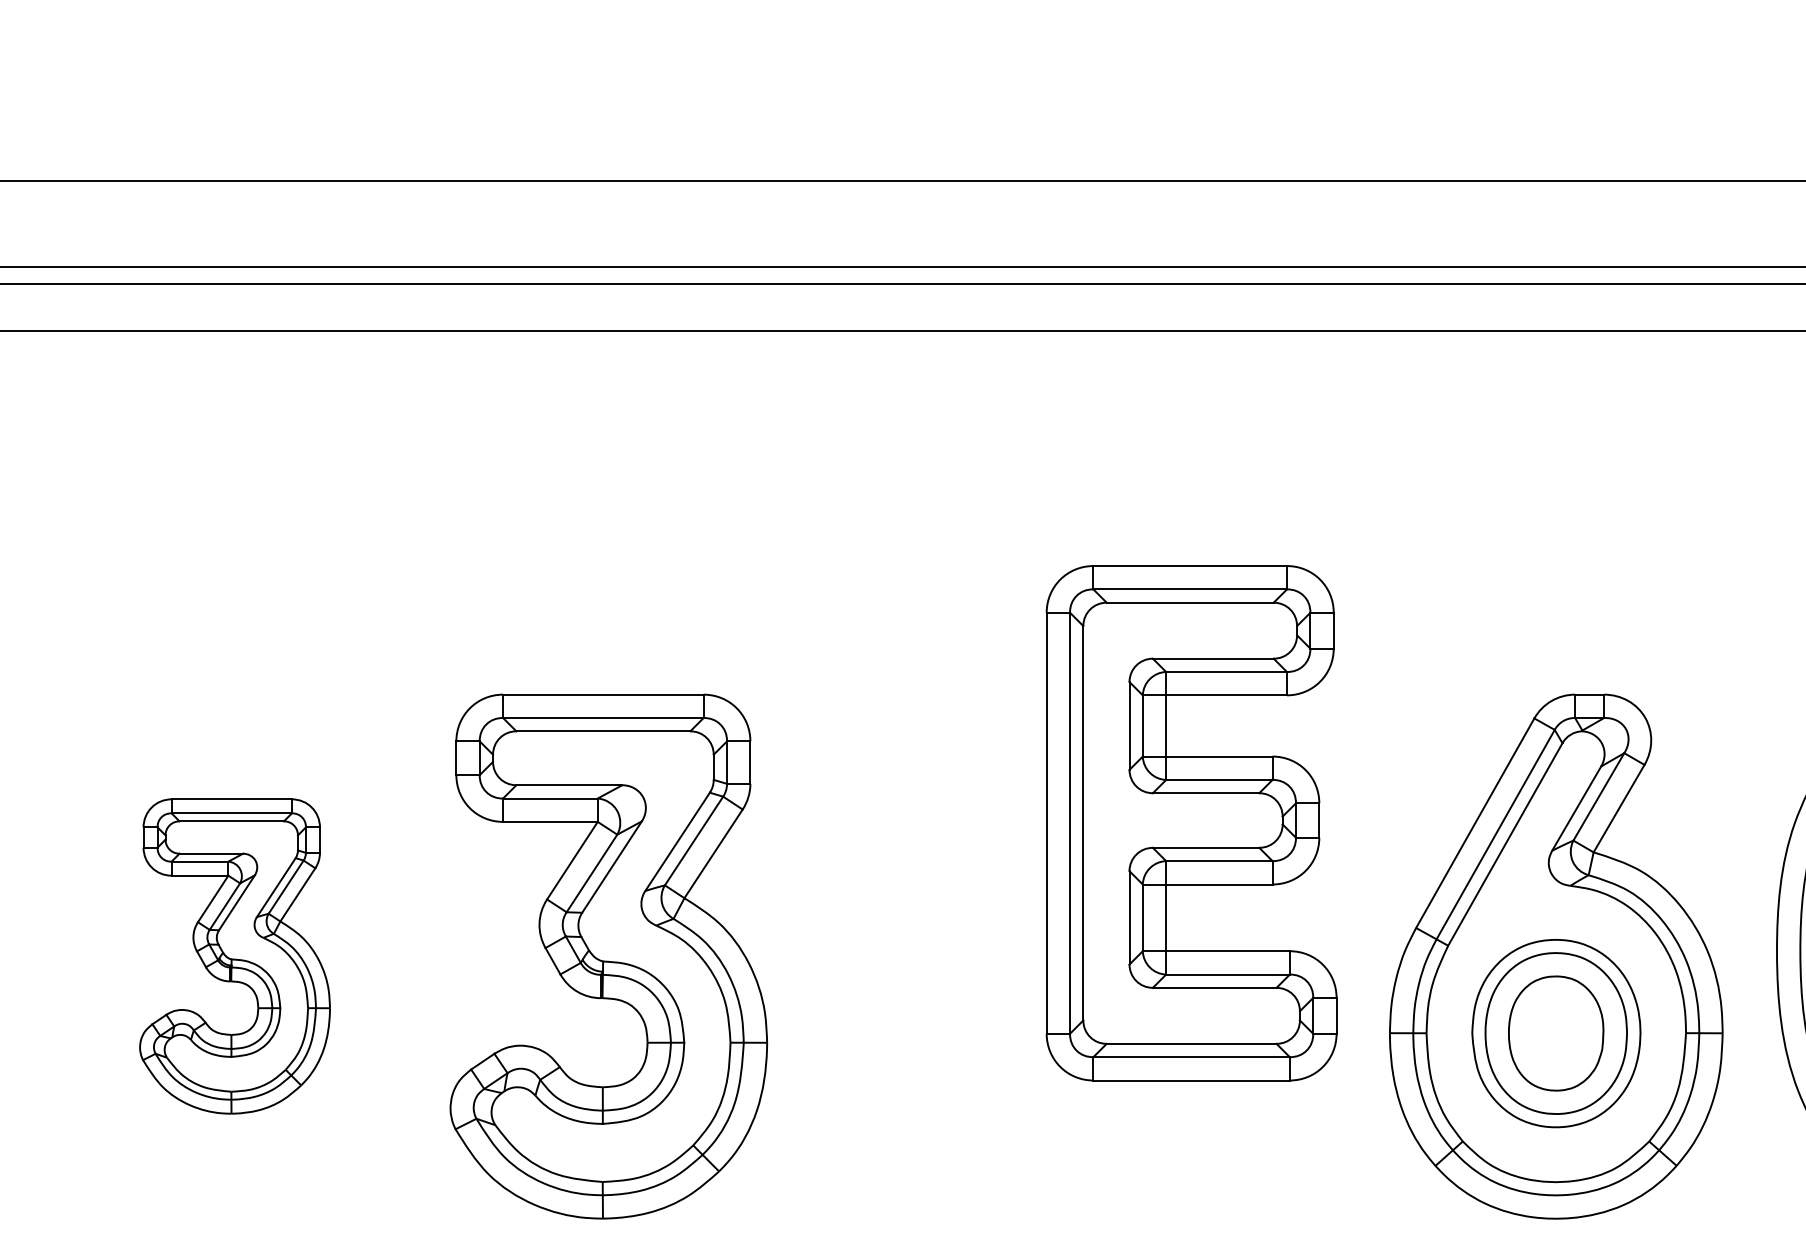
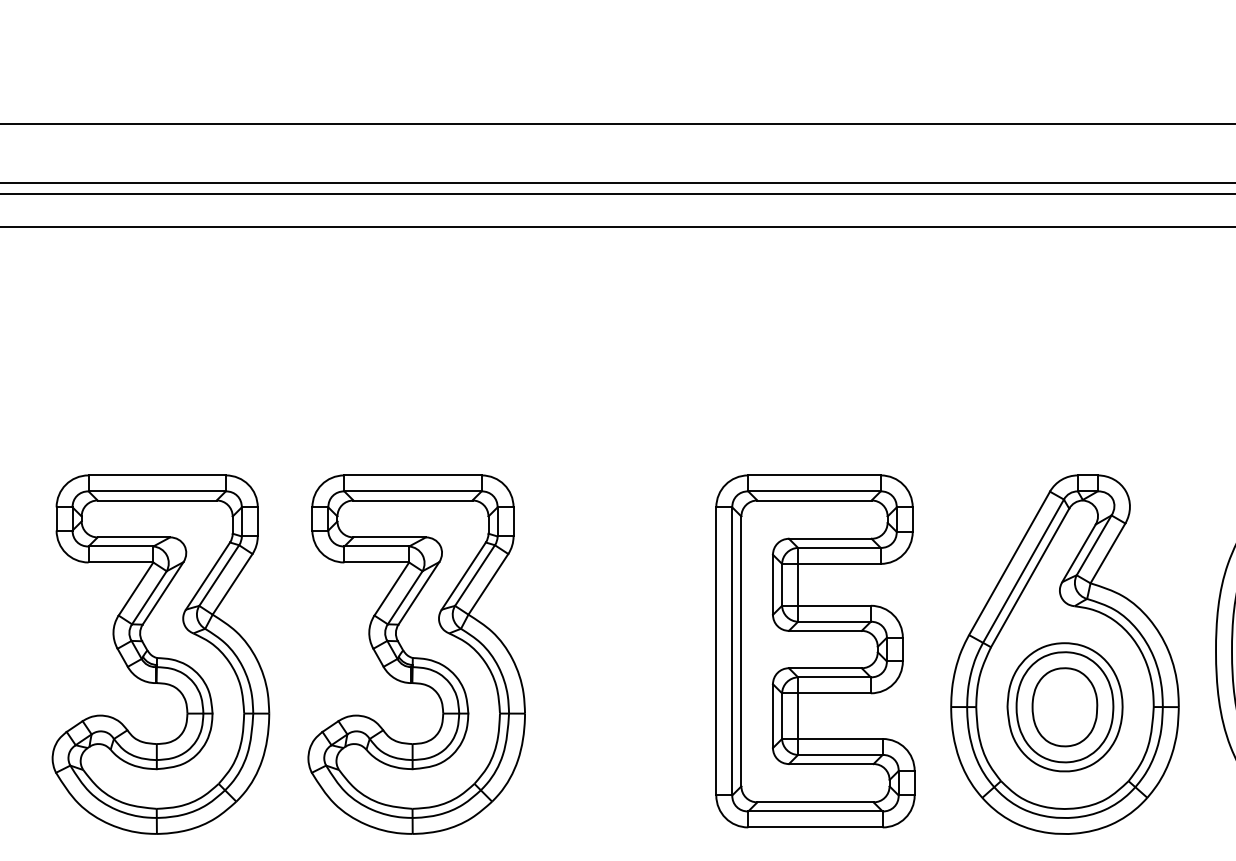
part: (1191, 823) -> (815, 651), moved
part: (234, 956) -> (160, 654), size x1.67

